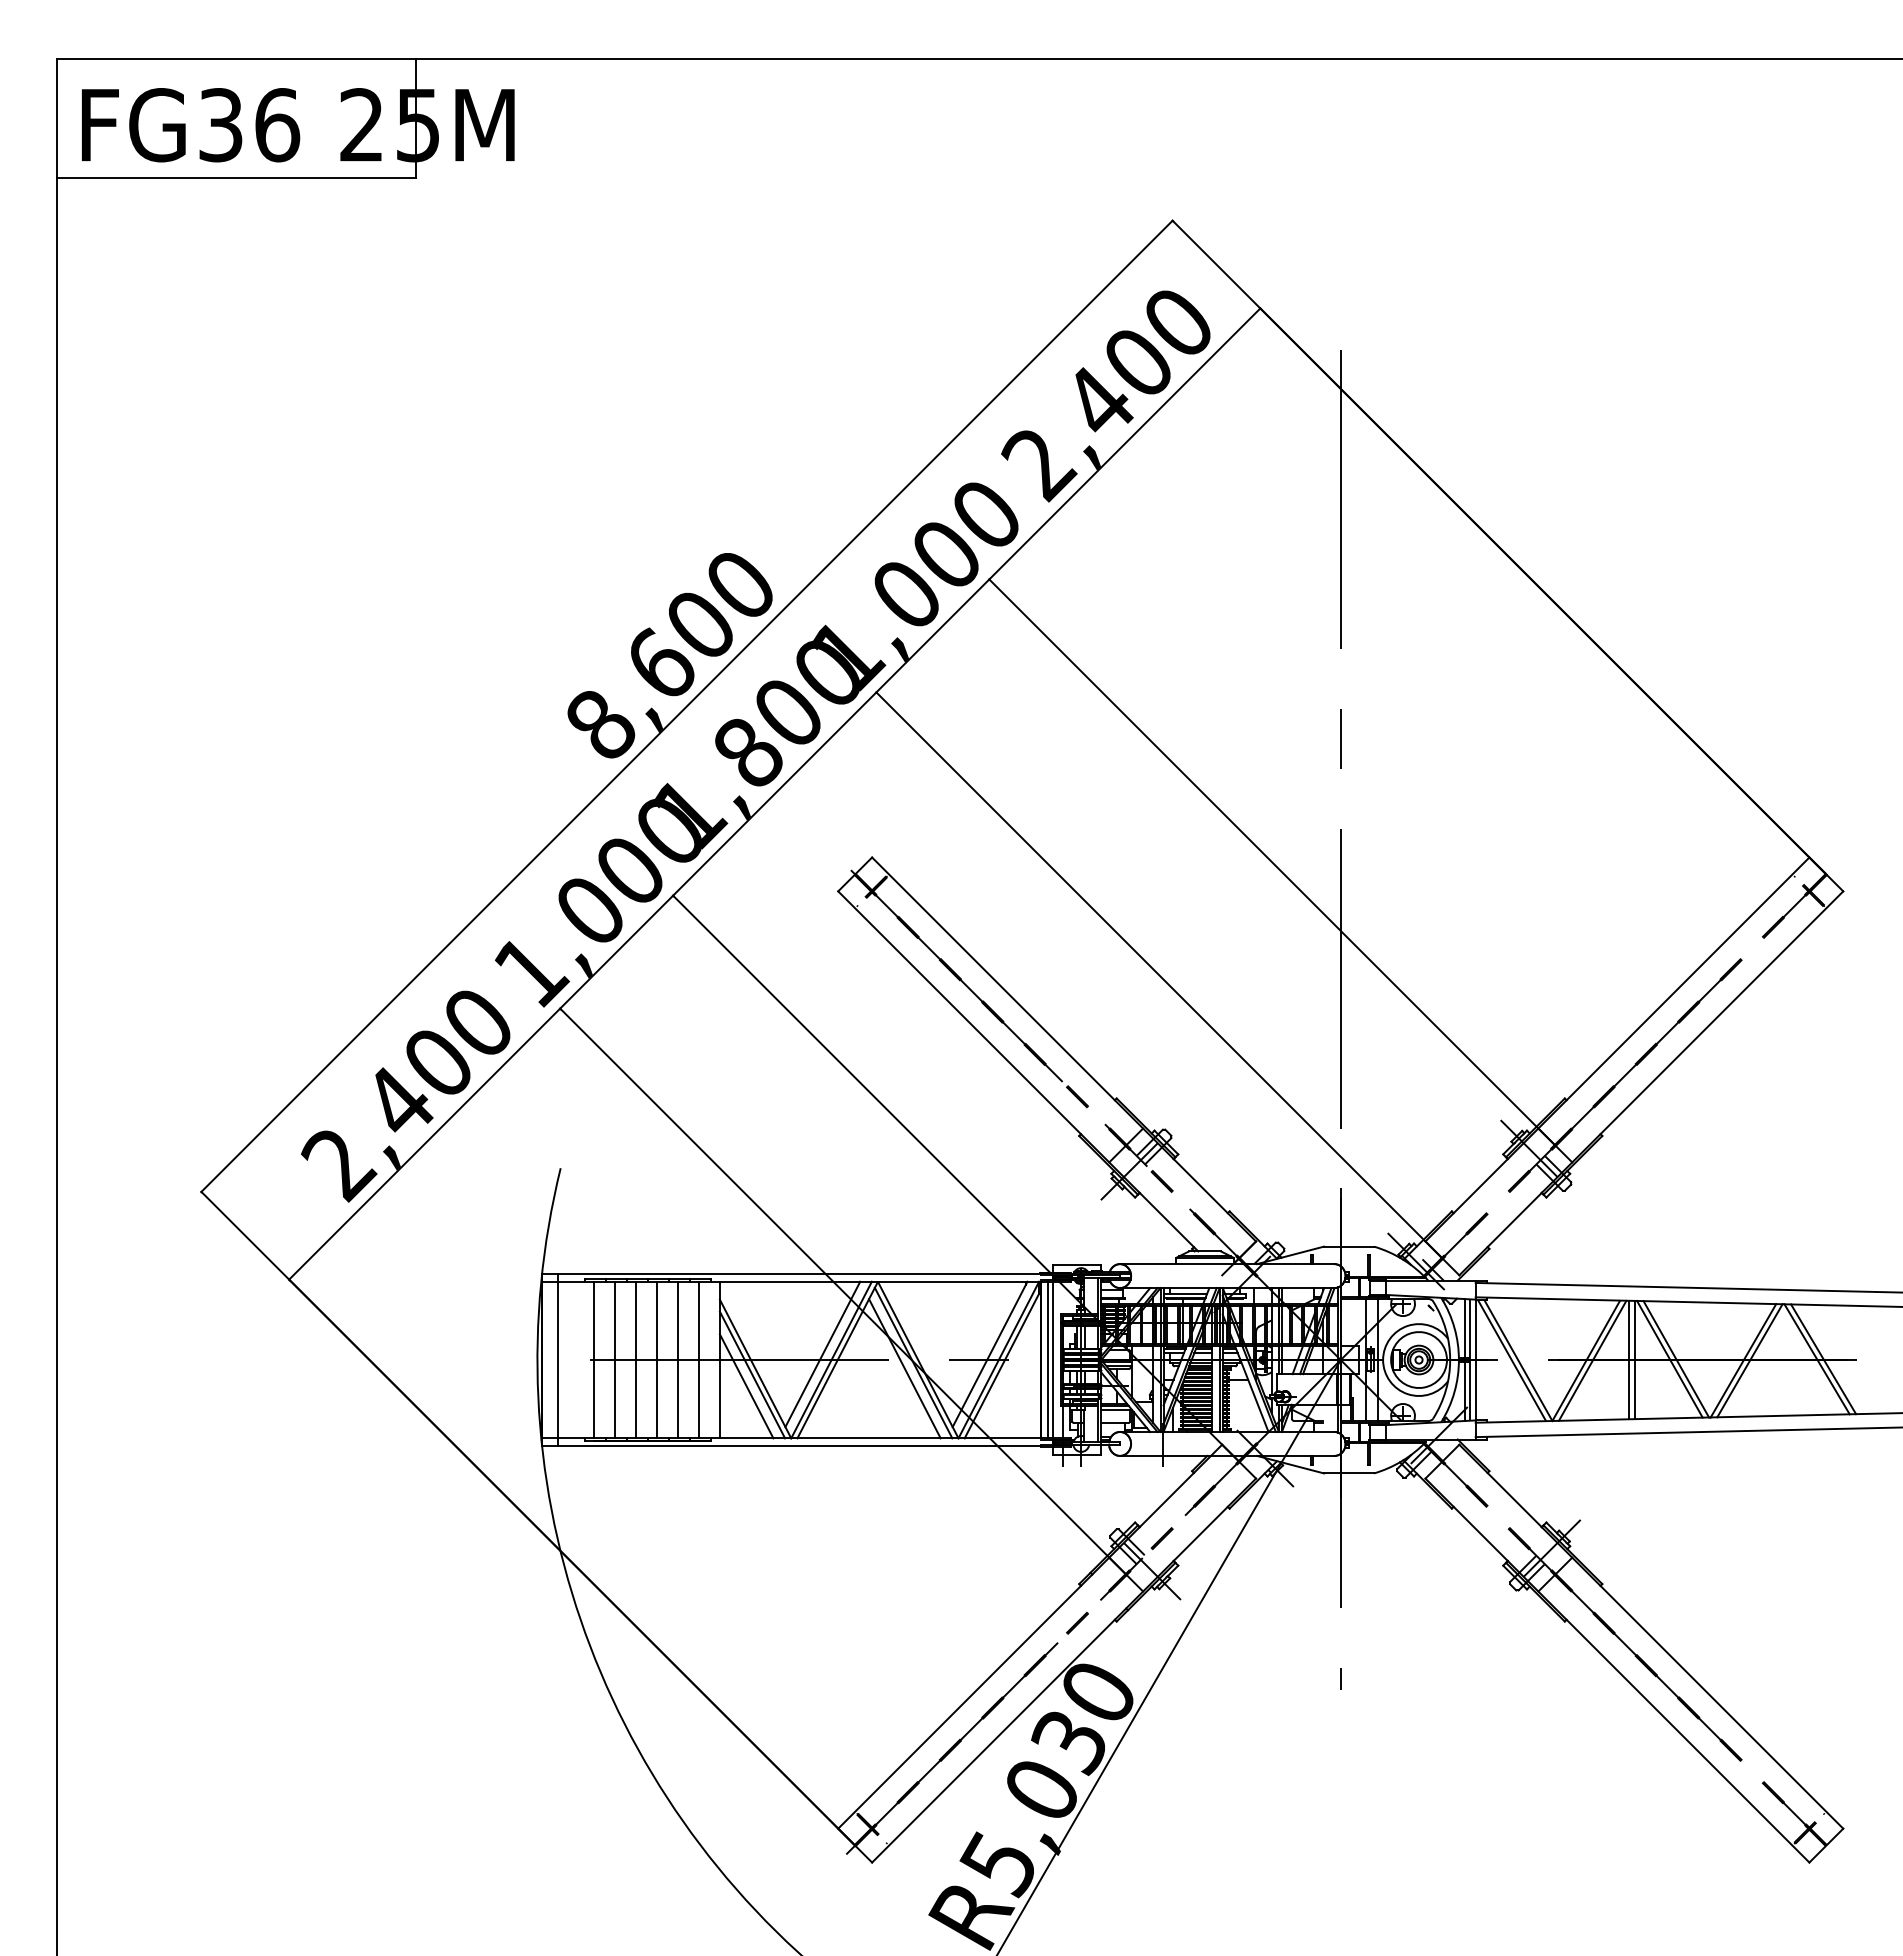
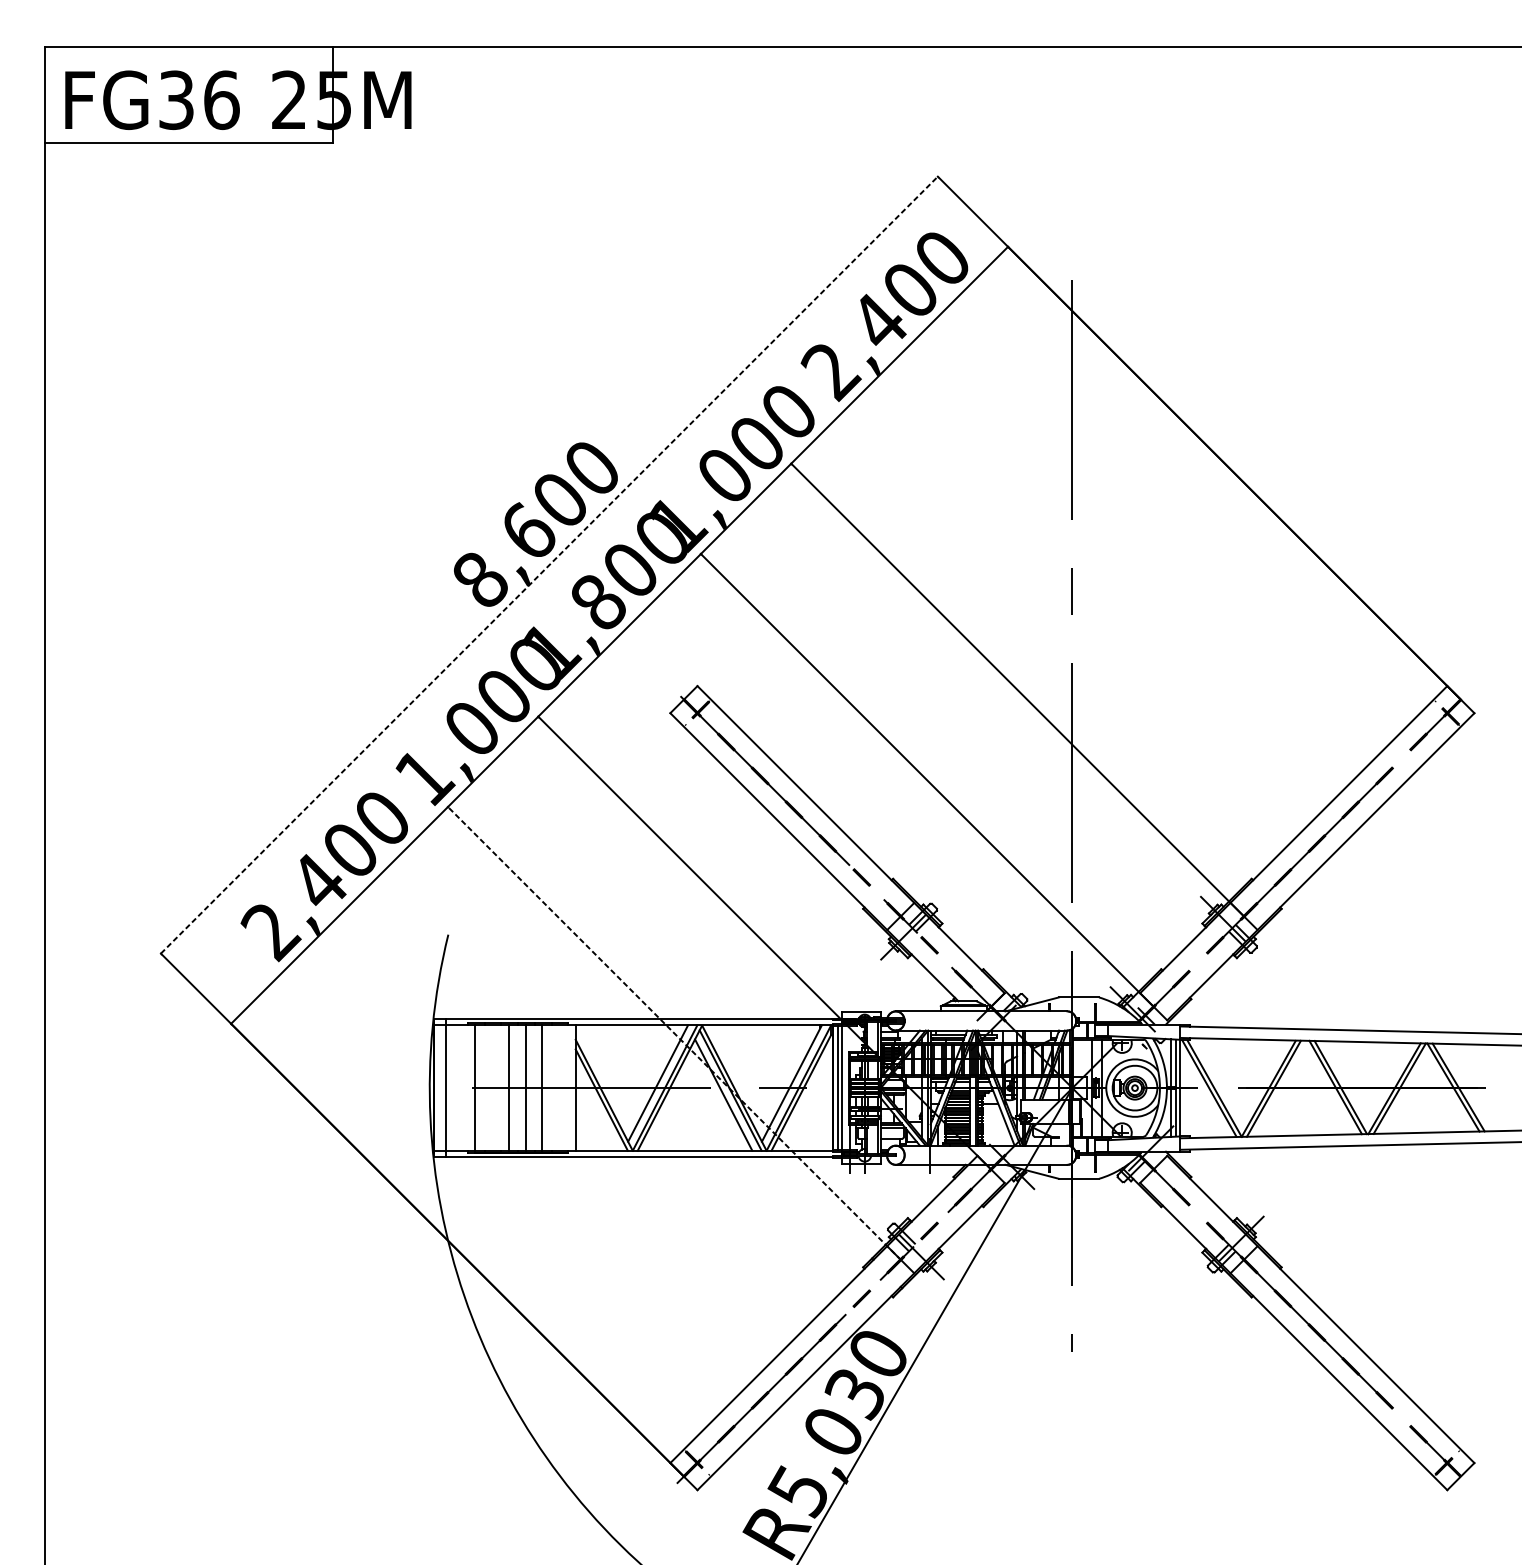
line: (687, 706) -> (549, 565), solid -> dashed
line: (843, 1291) -> (674, 1033), solid -> dashed
line: (615, 1359) -> (492, 1087), removed
line: (699, 1359) -> (559, 1087), removed
line: (1628, 1359) -> (1302, 1087), removed
line: (1634, 1359) -> (1307, 1087), removed
line: (746, 1386) -> (597, 1109), removed

